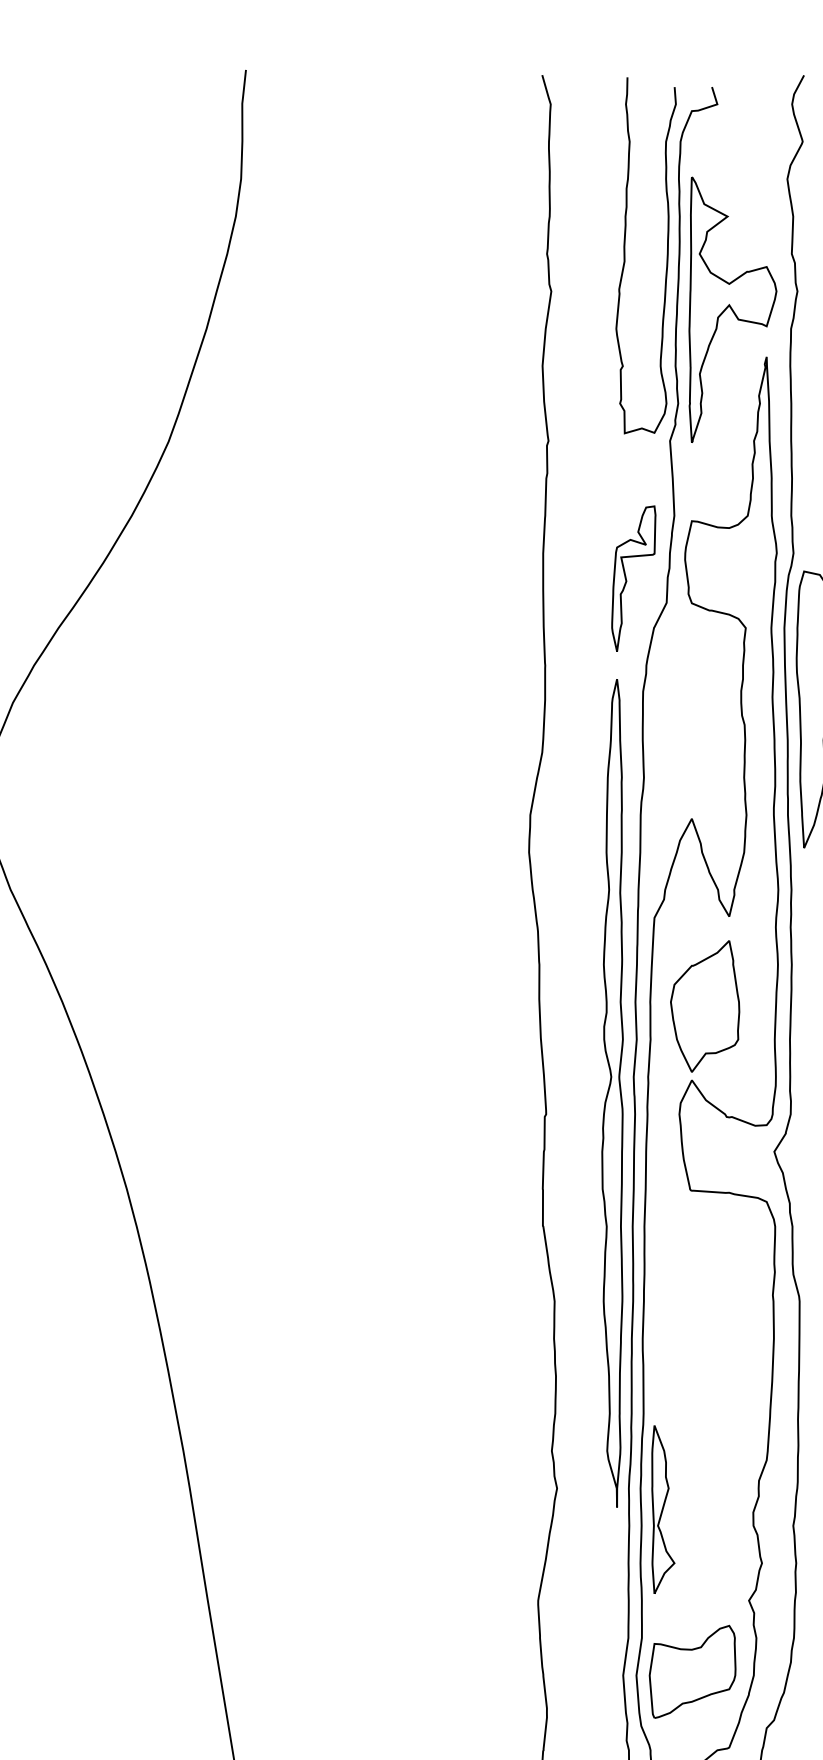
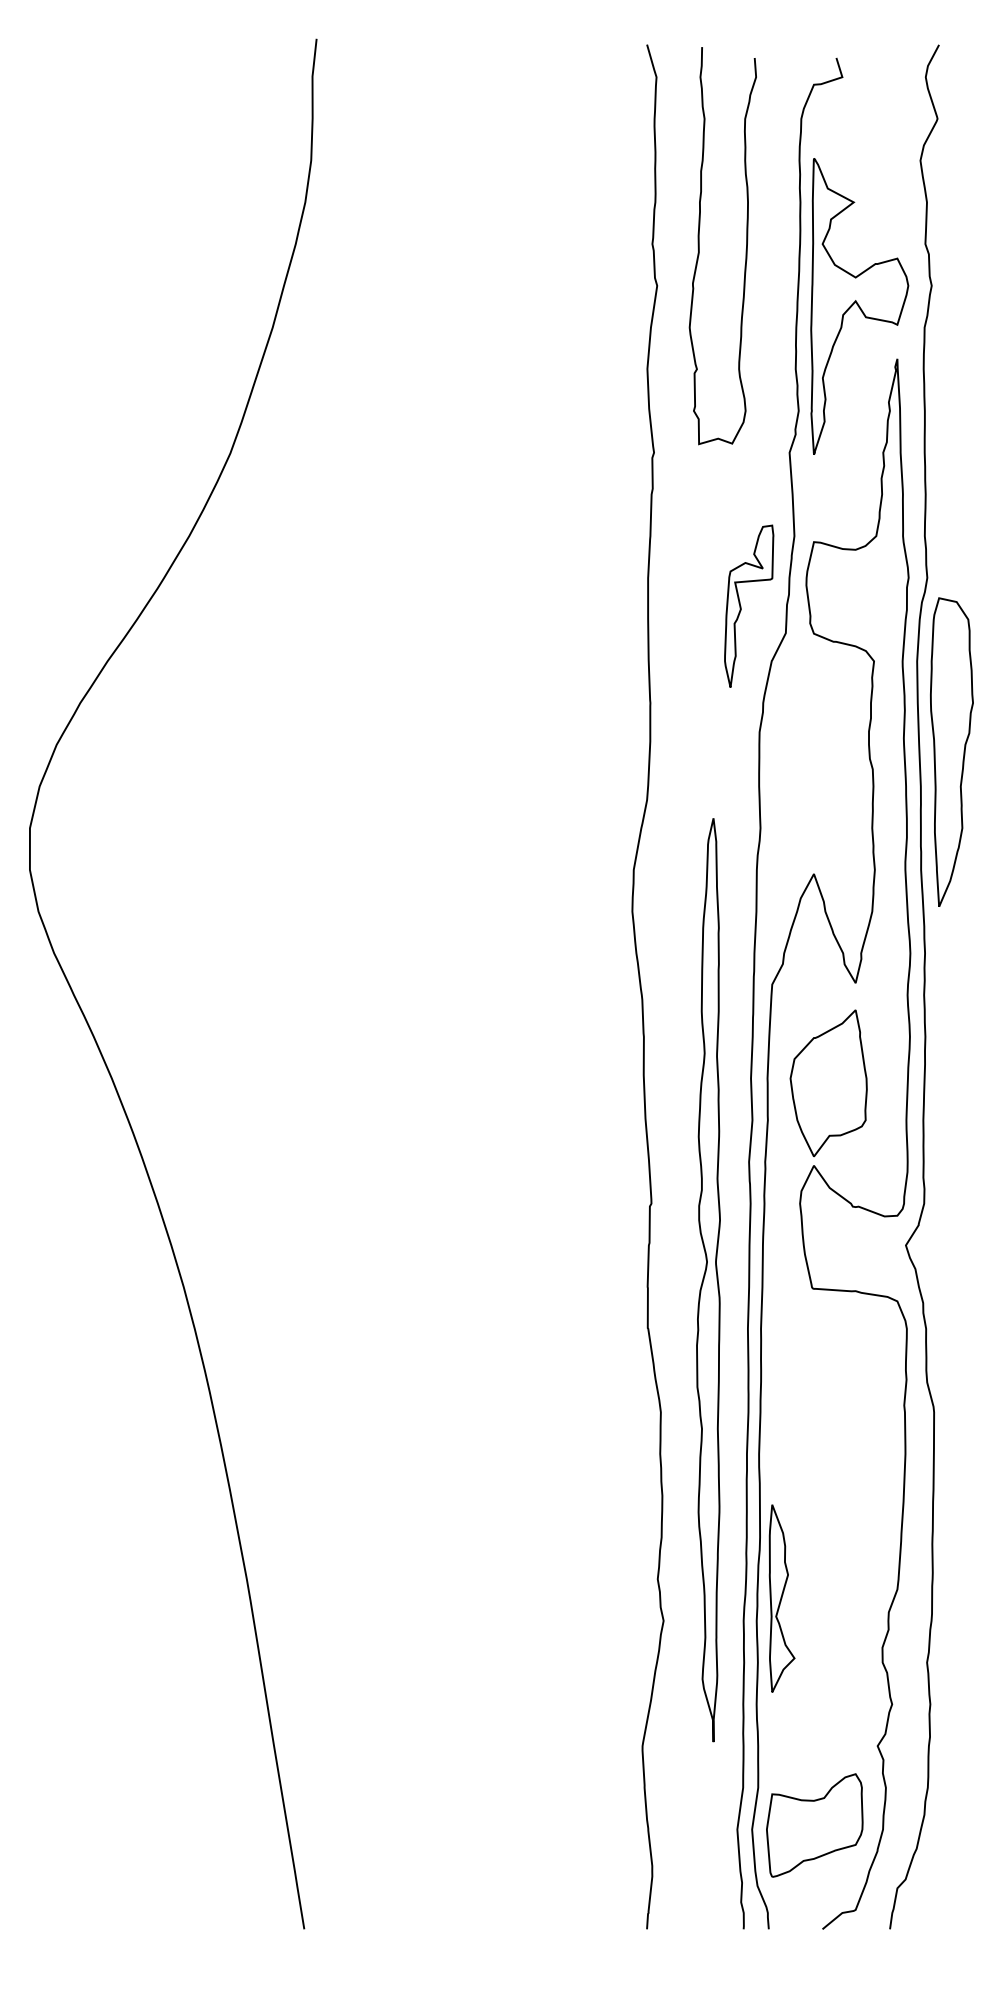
curve: (625, 256) -> (699, 246), moved
part: (612, 1093) -> (708, 1280), moved
part: (662, 1509) -> (781, 1598), moved

